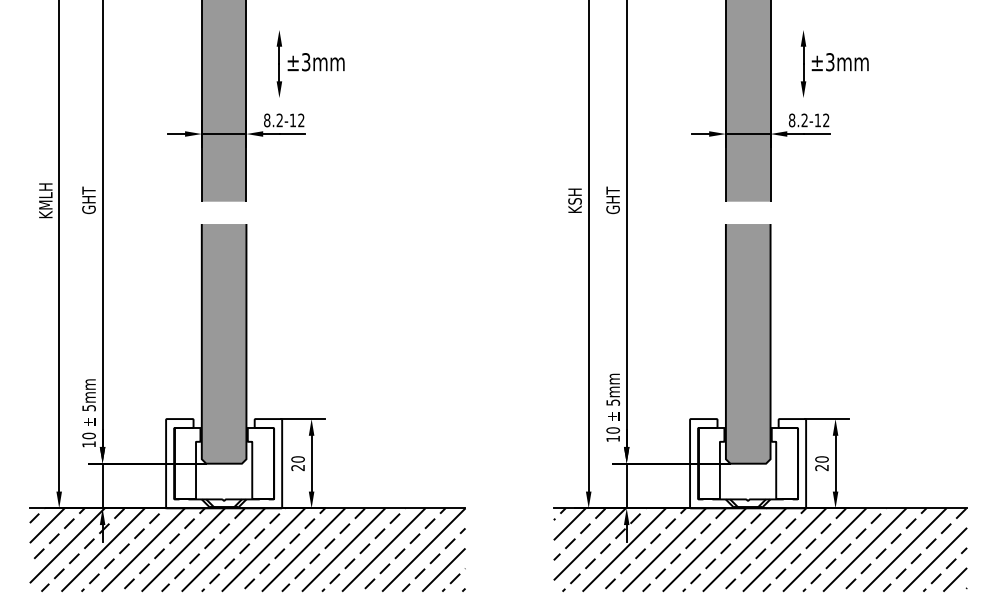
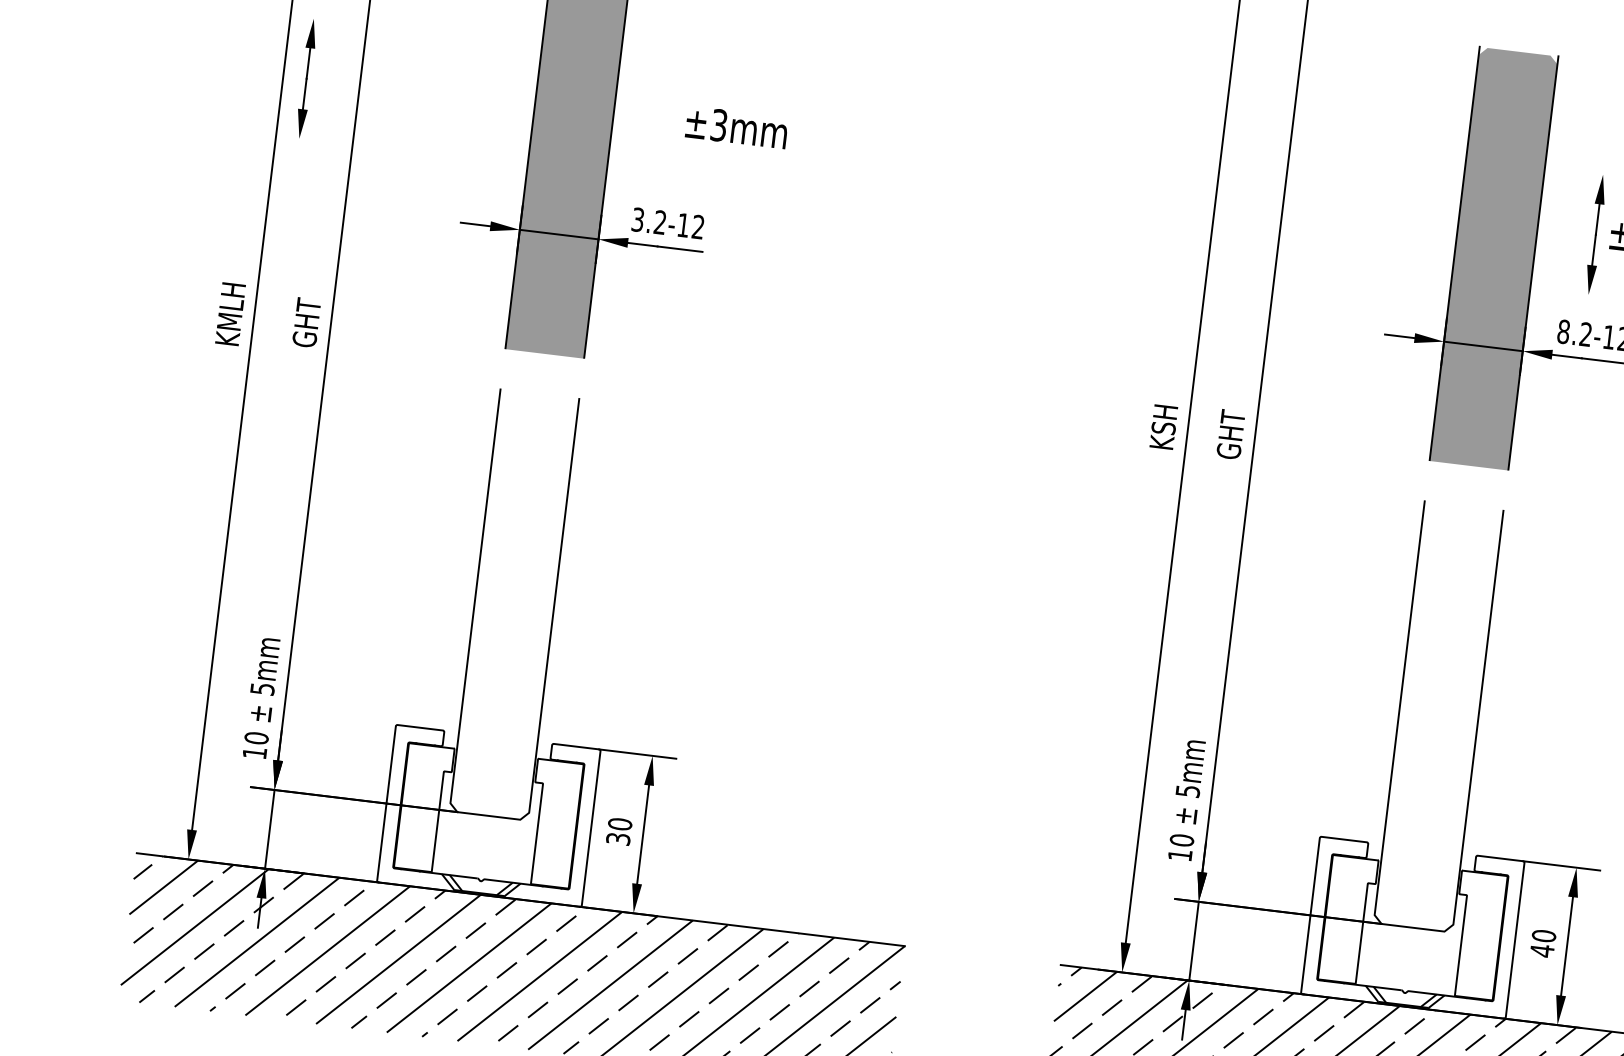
part: (278, 63) -> (305, 77), moved
text: (267, 120) -> (638, 219), 8.2-12 -> 3.2-12
fill: (223, 343) -> (513, 603), removed
fill: (747, 343) -> (1437, 715), removed
text: (297, 467) -> (617, 838), 20 -> 30
text: (821, 467) -> (1541, 950), 20 -> 40

